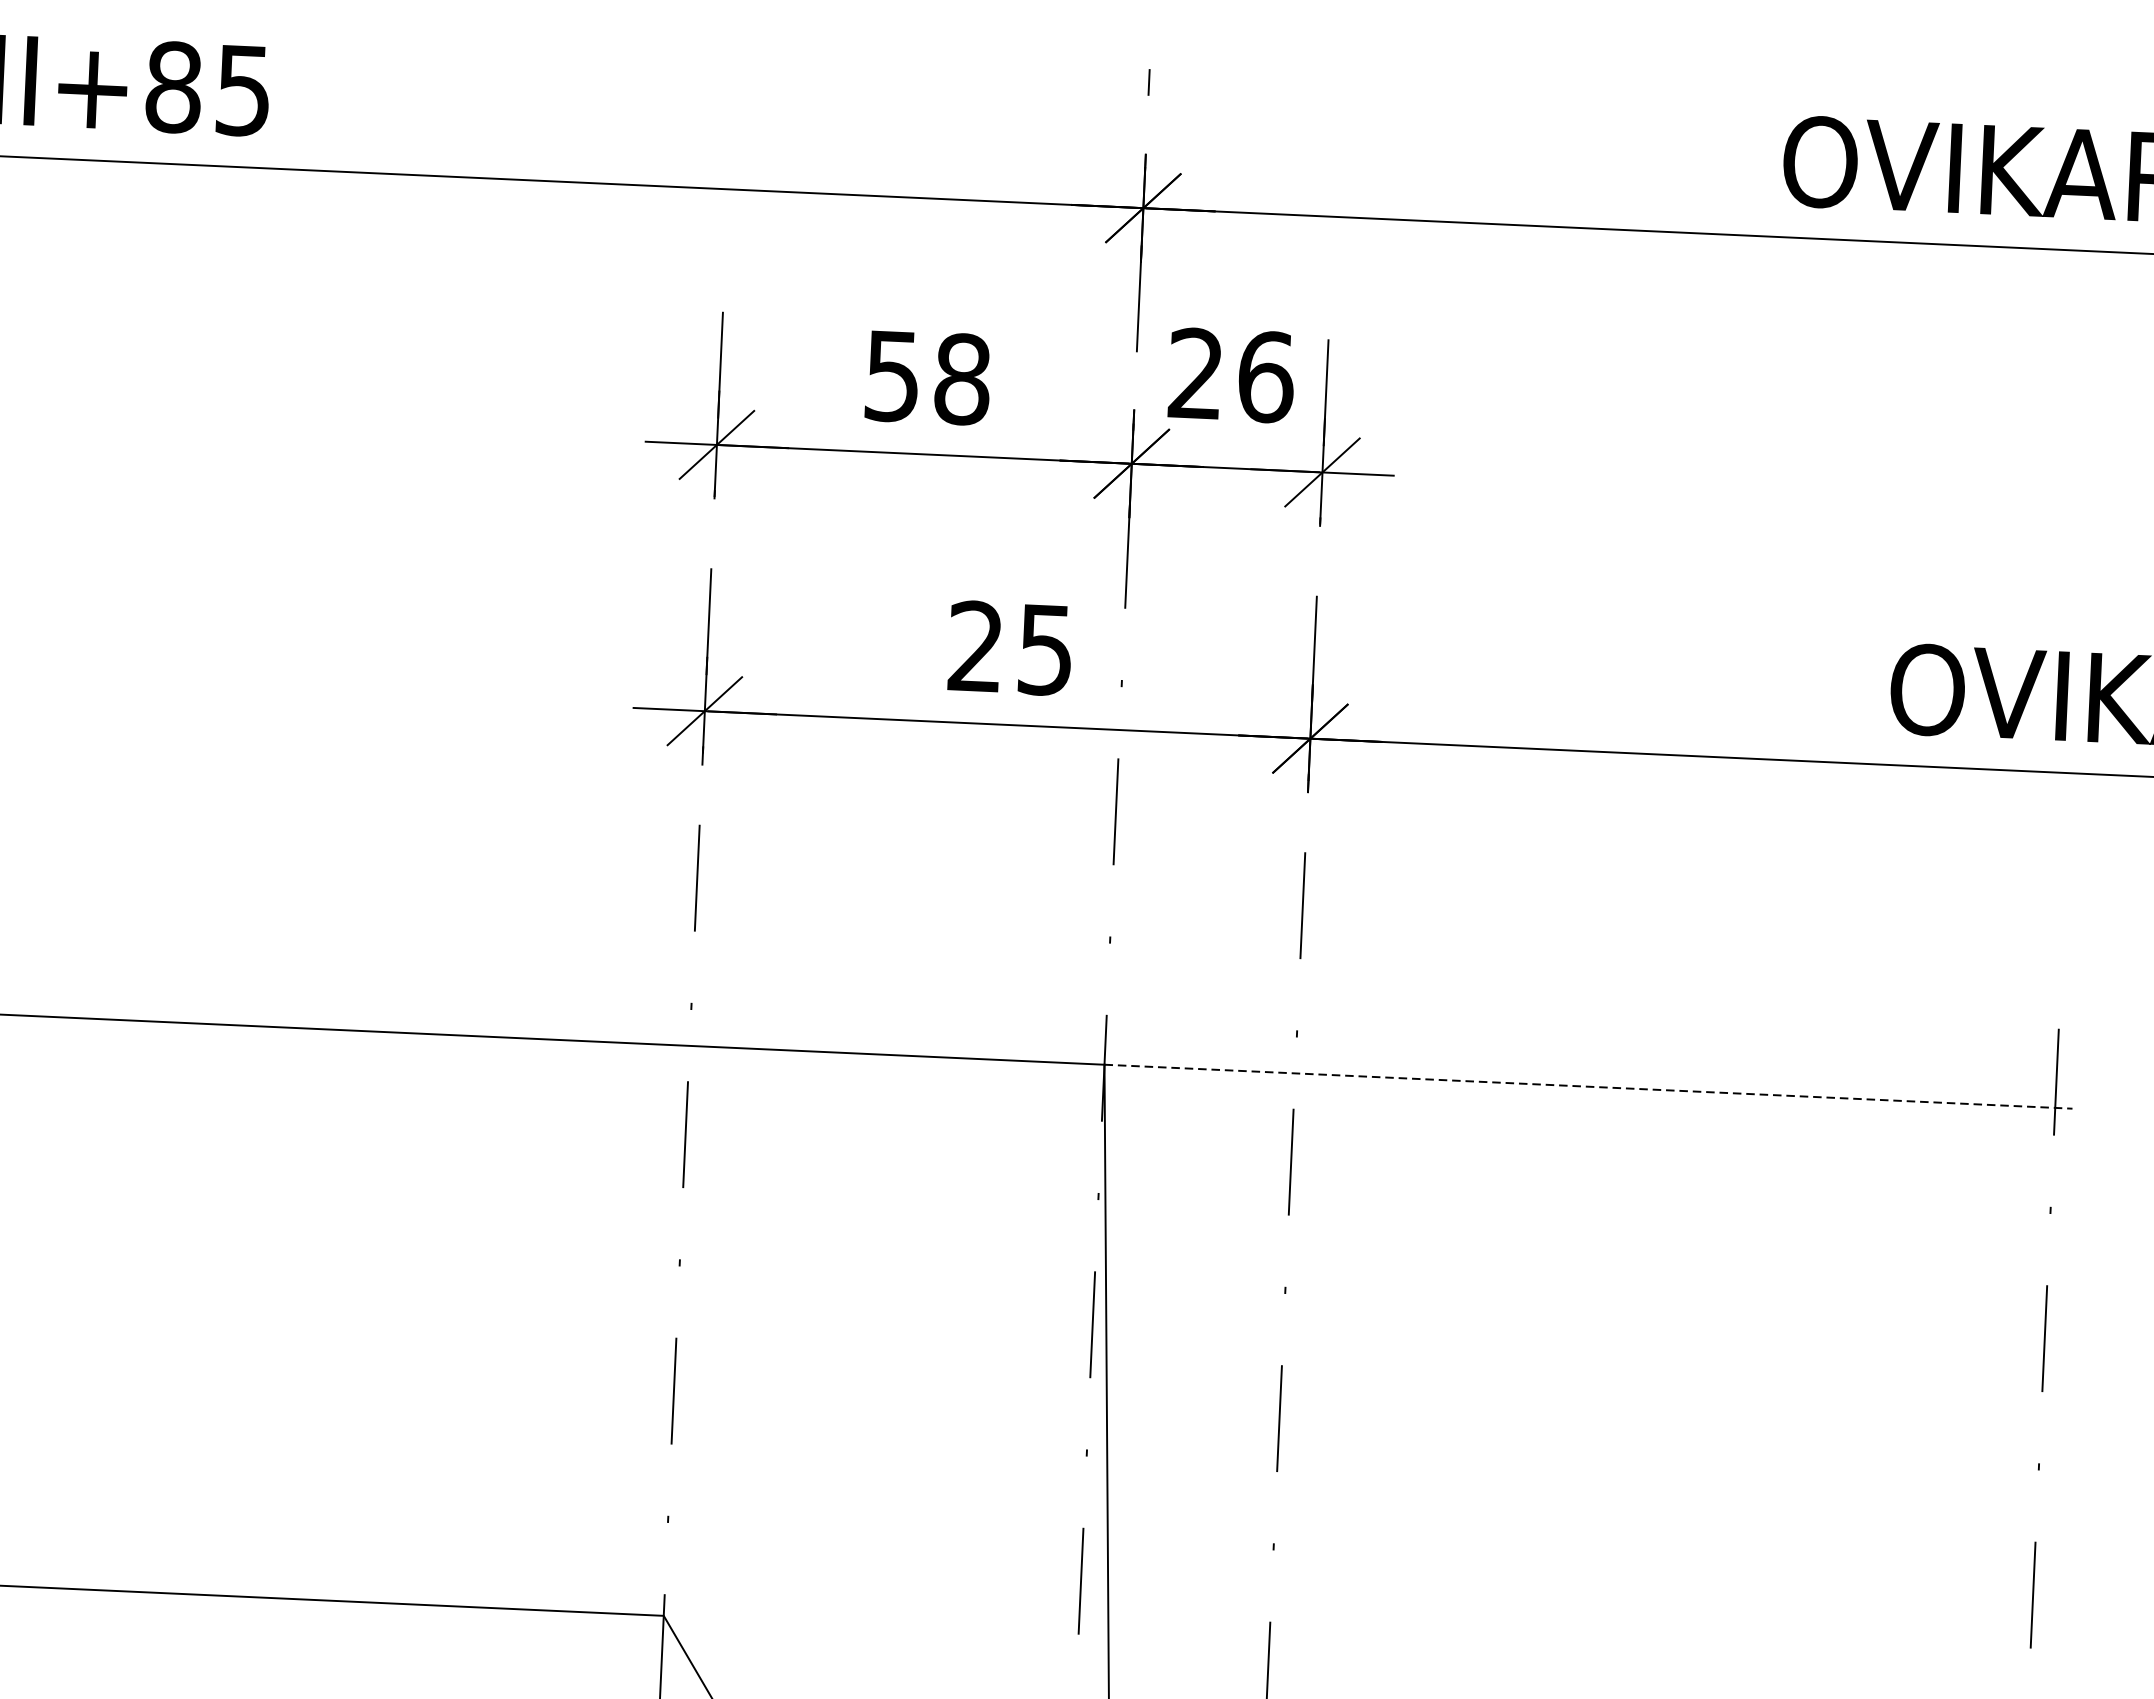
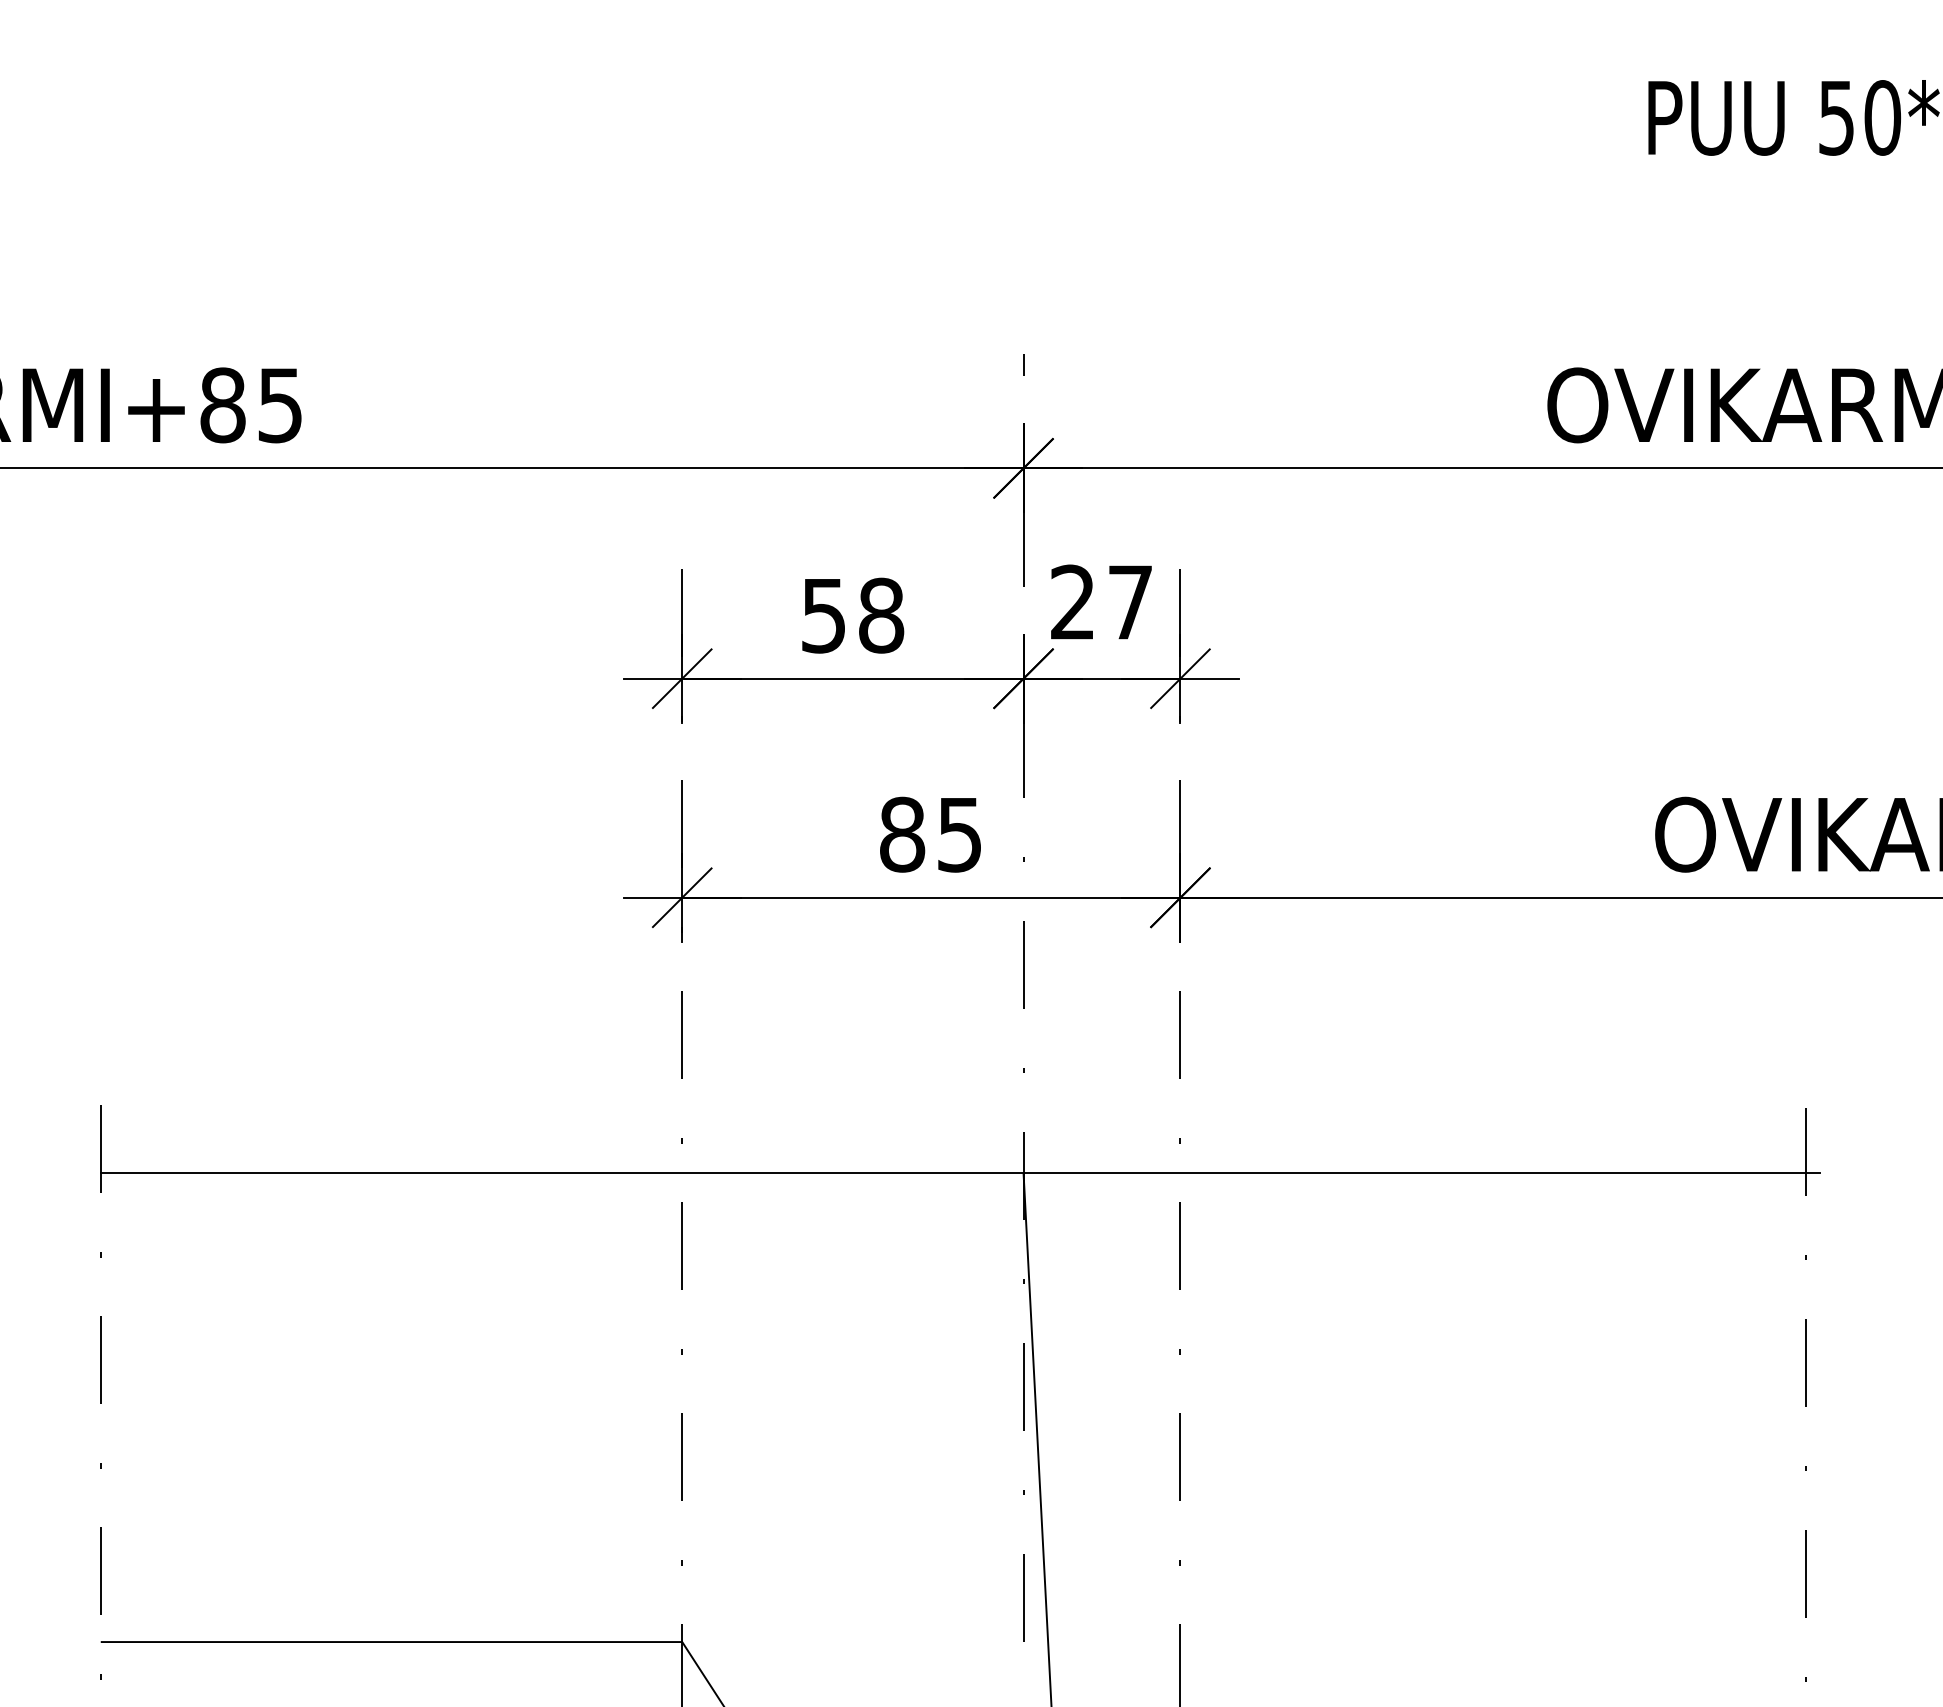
text: (1265, 377) -> (1130, 602), 26 -> 27
text: (976, 646) -> (902, 834), 25 -> 85
line: (1589, 1087) -> (1422, 1173), dashed -> solid

